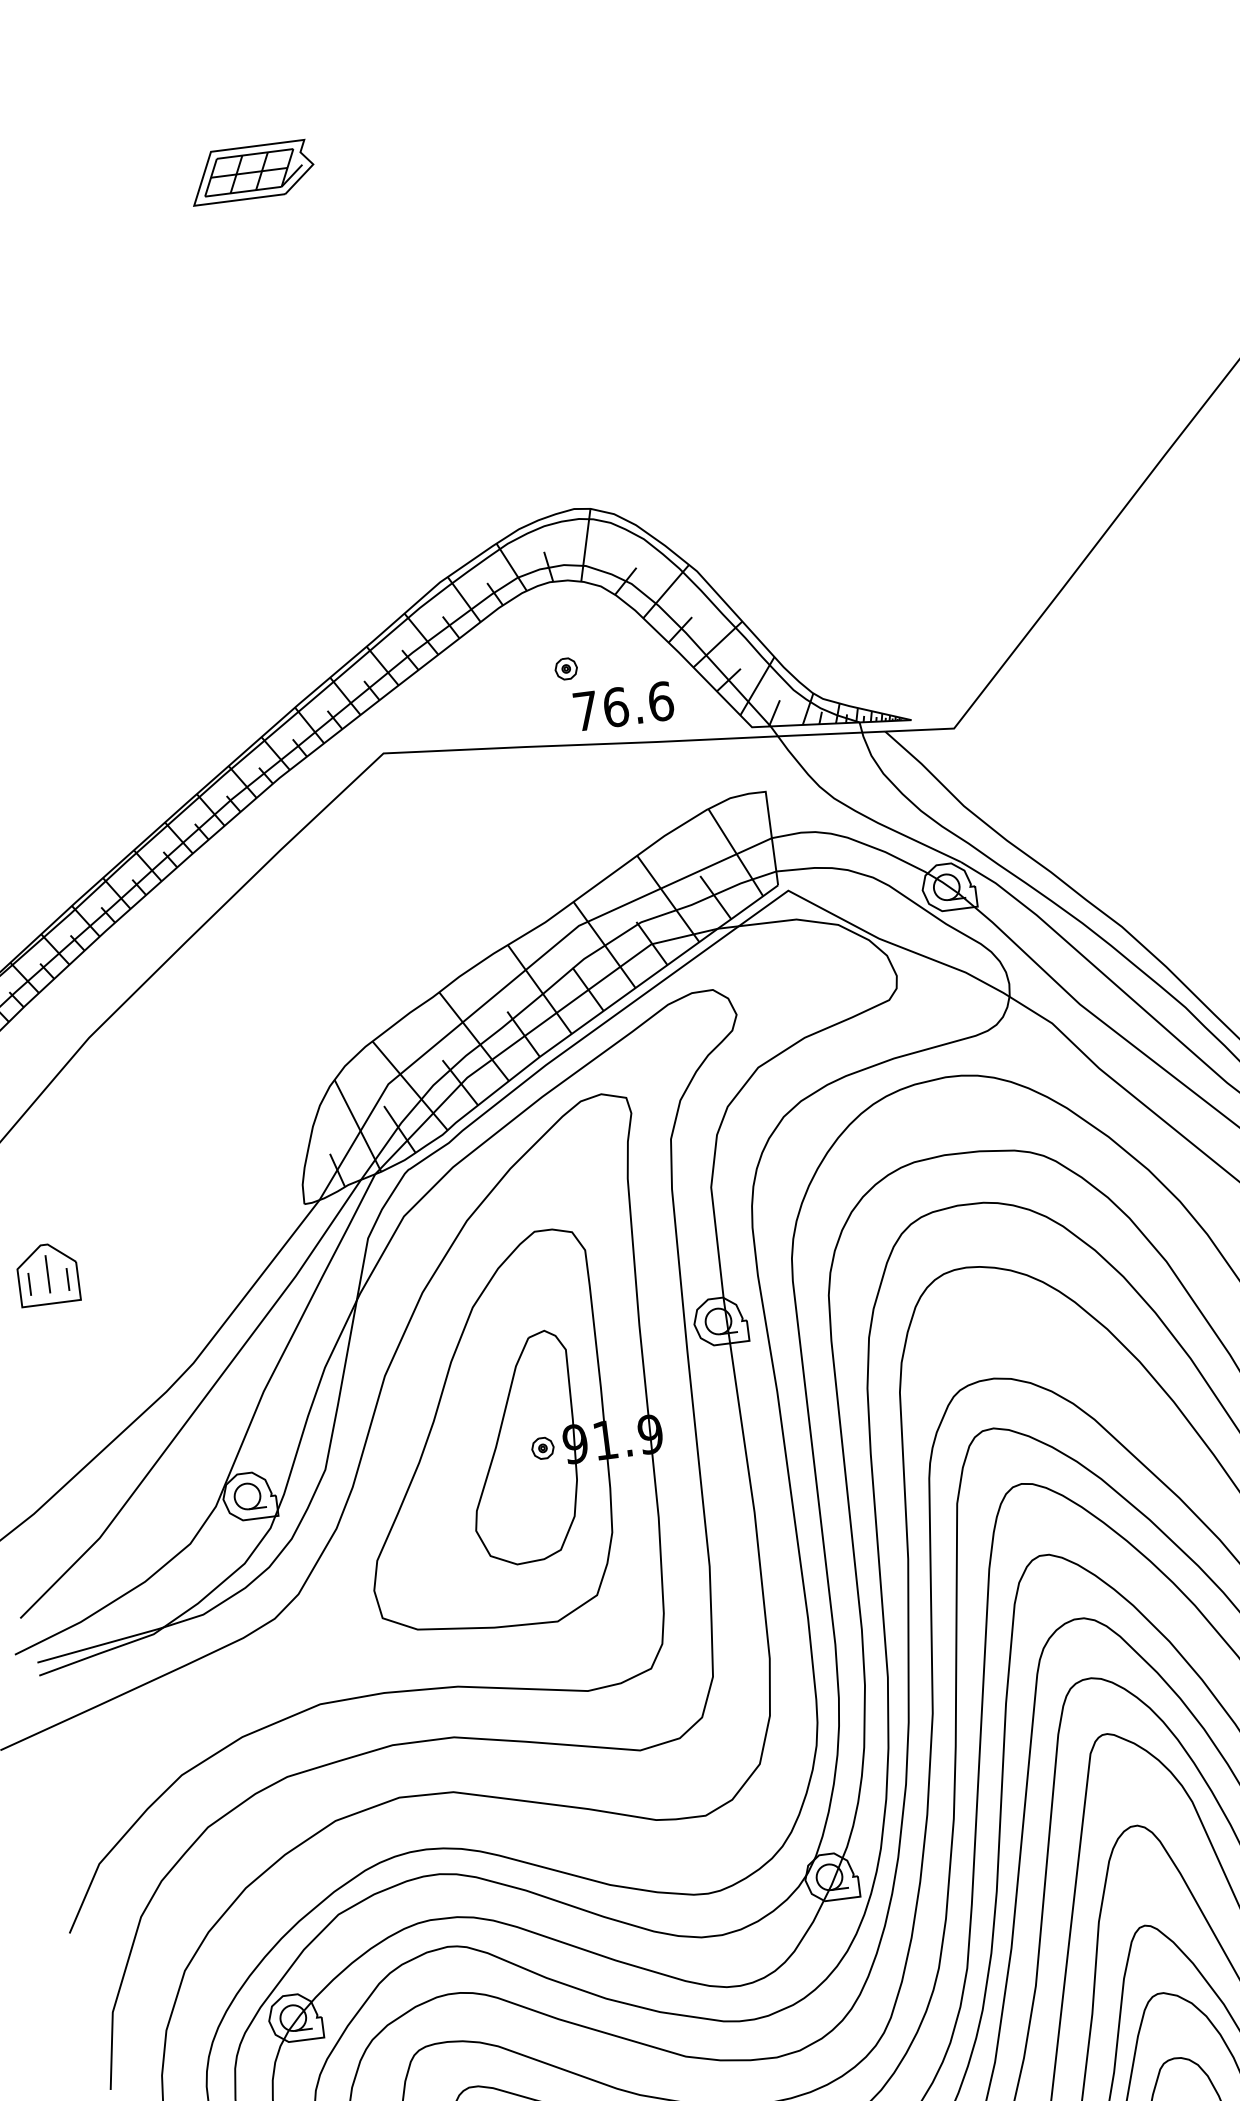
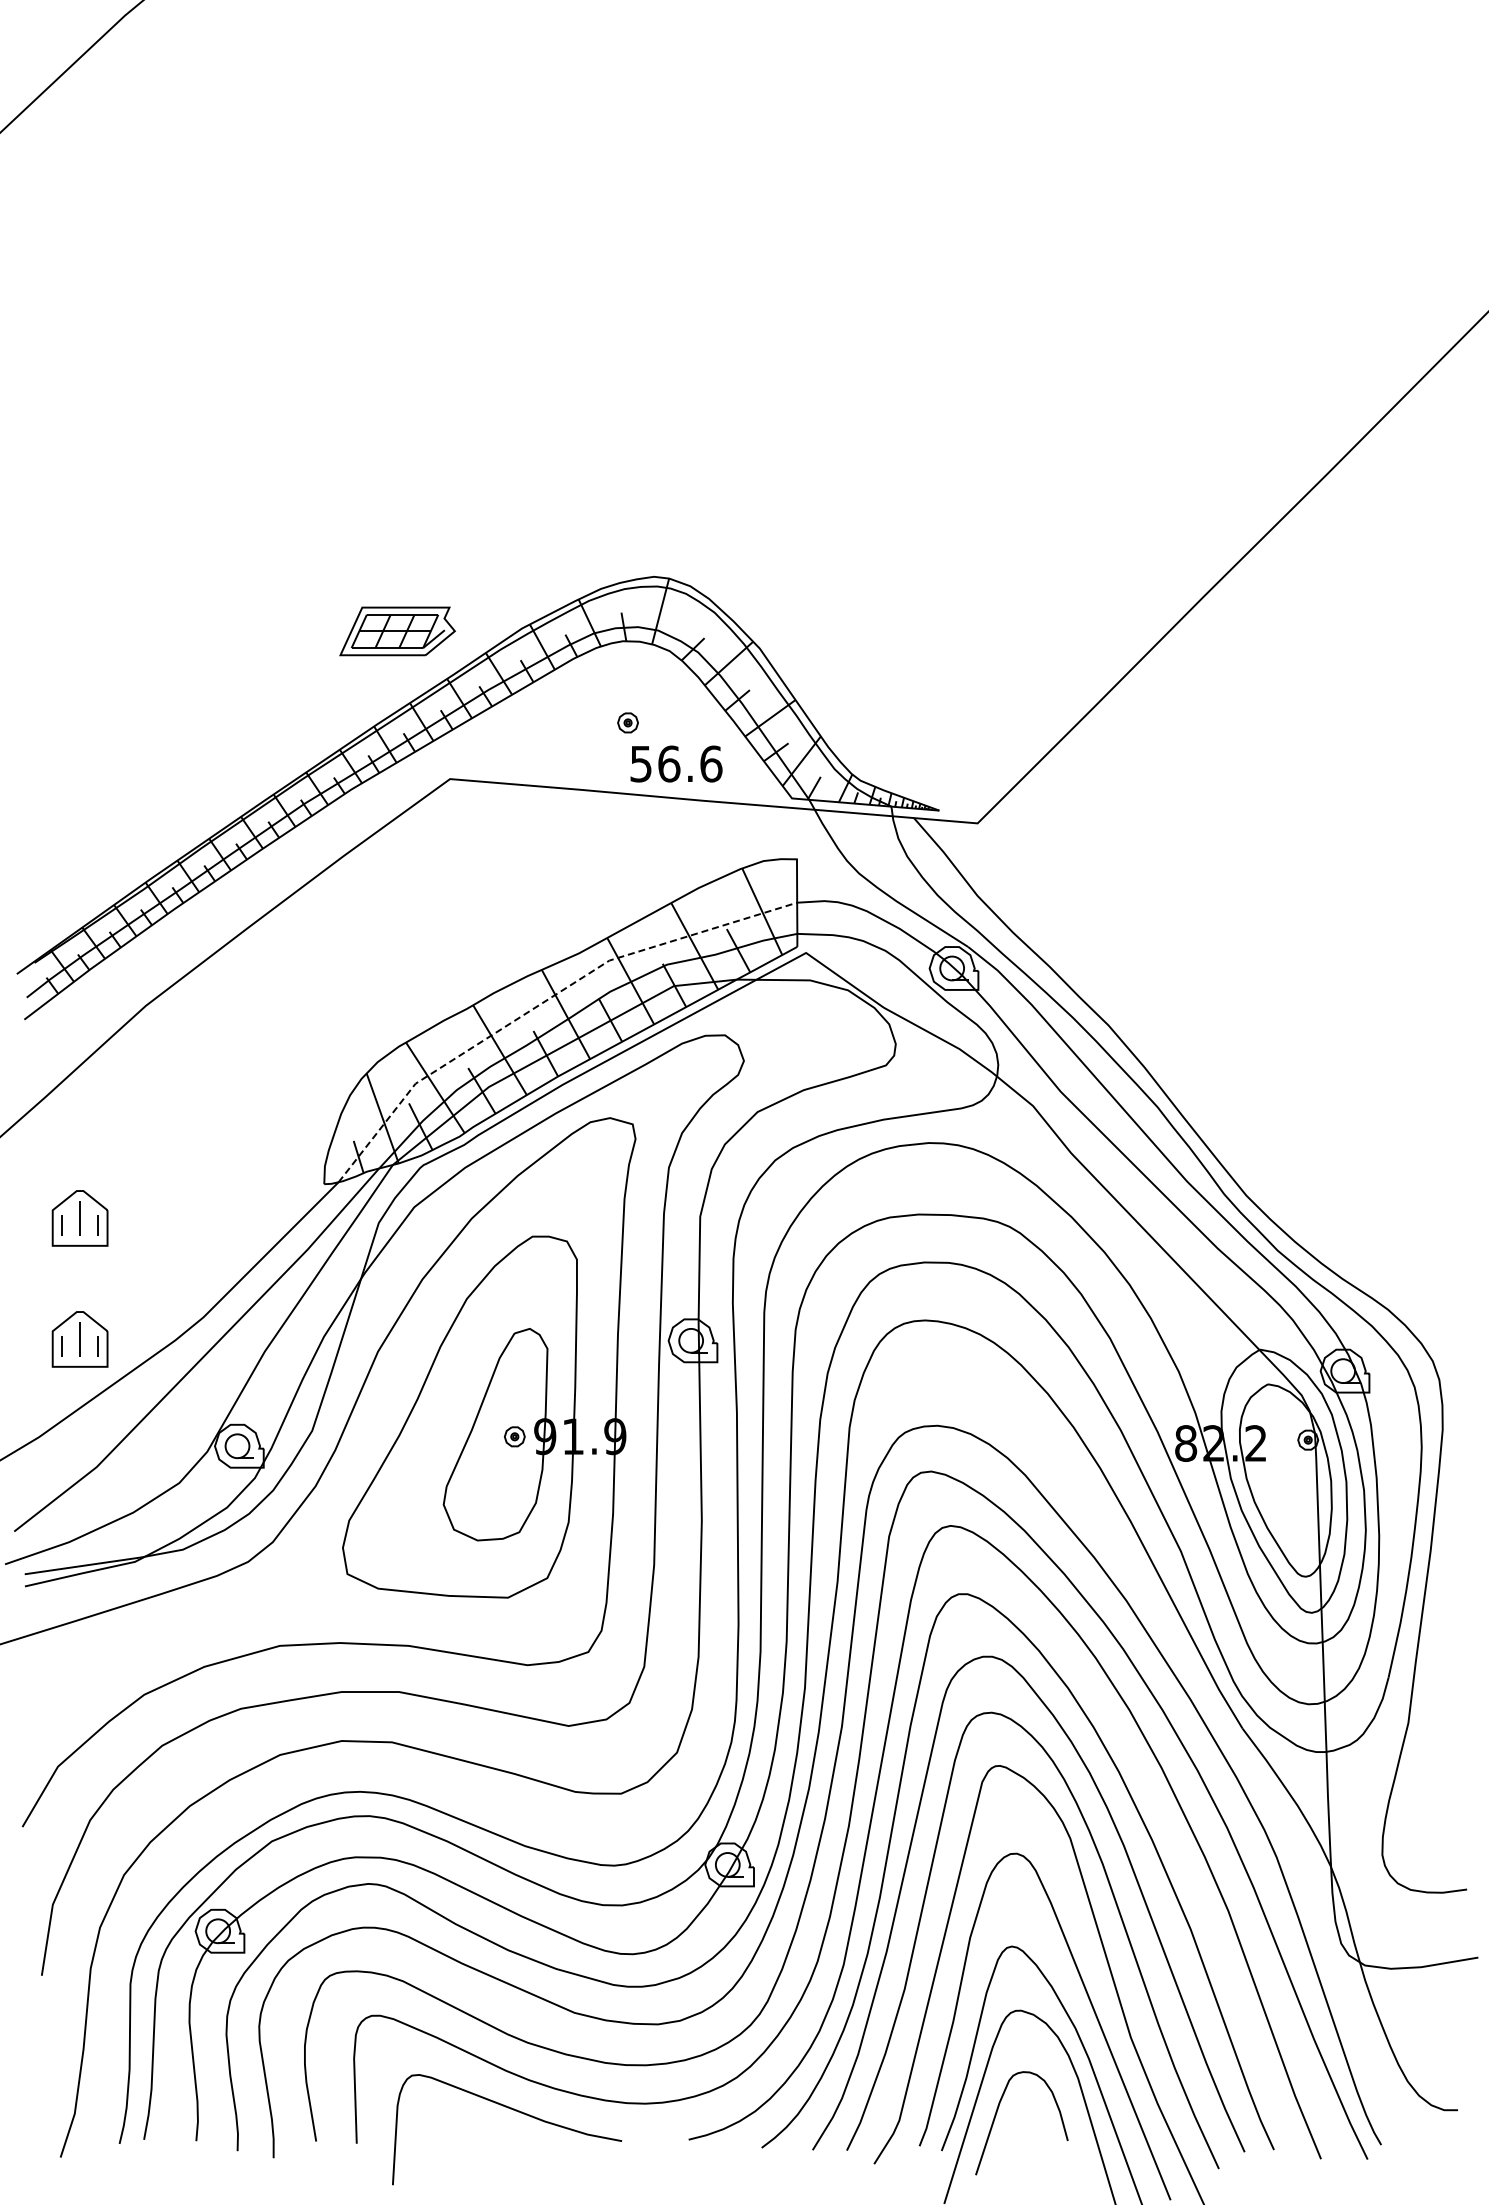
part: (251, 172) -> (397, 631), moved
text: (585, 711) -> (640, 764), 76.6 -> 56.6
line: (513, 979) -> (542, 1002), solid -> dashed
part: (63, 1403) -> (79, 1339), added

